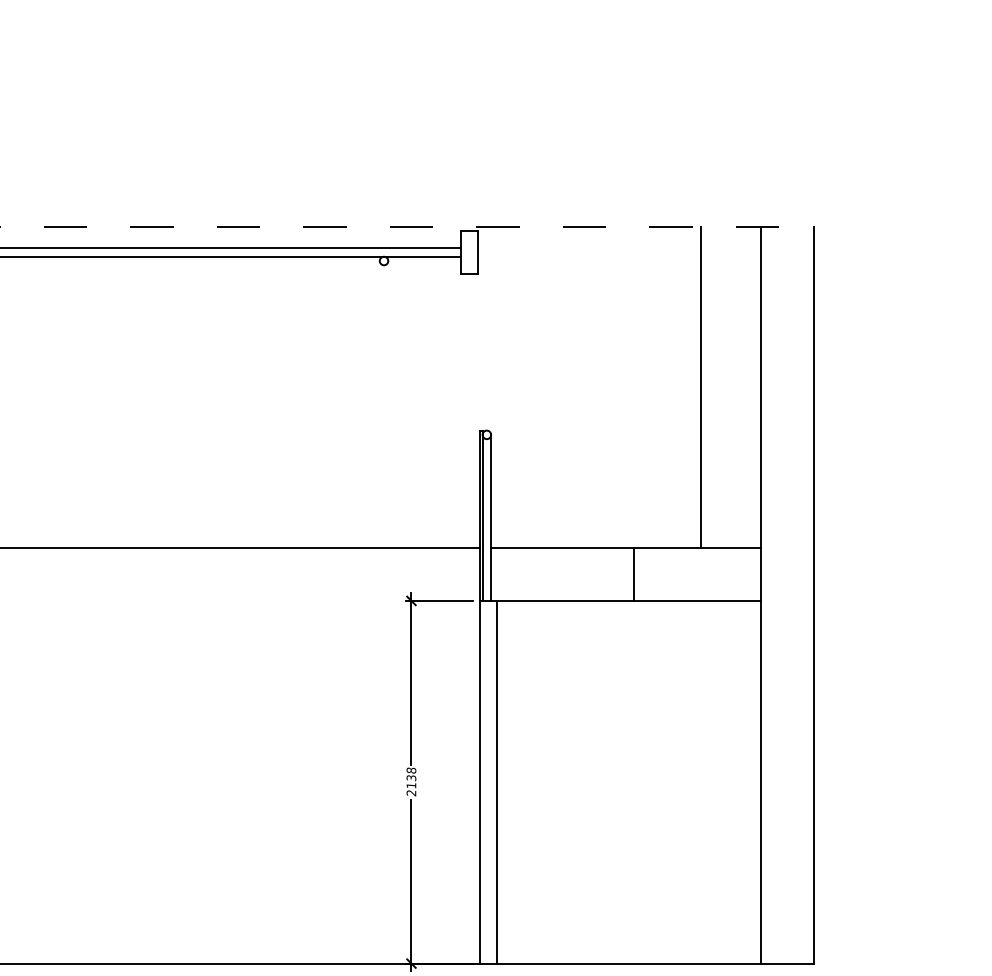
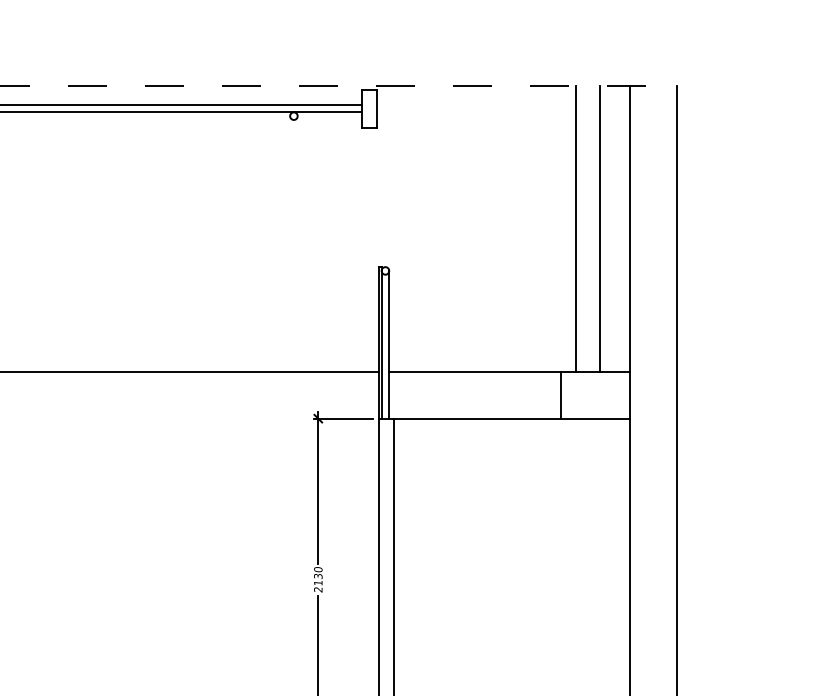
line: (728, 387) -> (600, 228), added
line: (633, 574) -> (560, 395), moved
text: (411, 770) -> (318, 569), 2138 -> 2130

